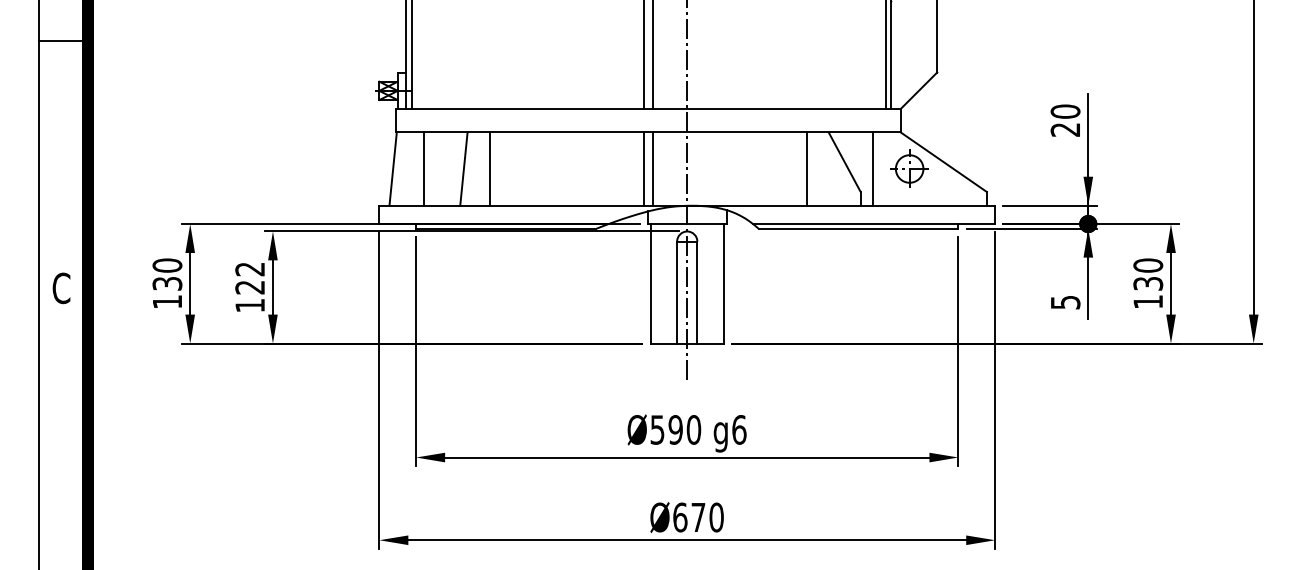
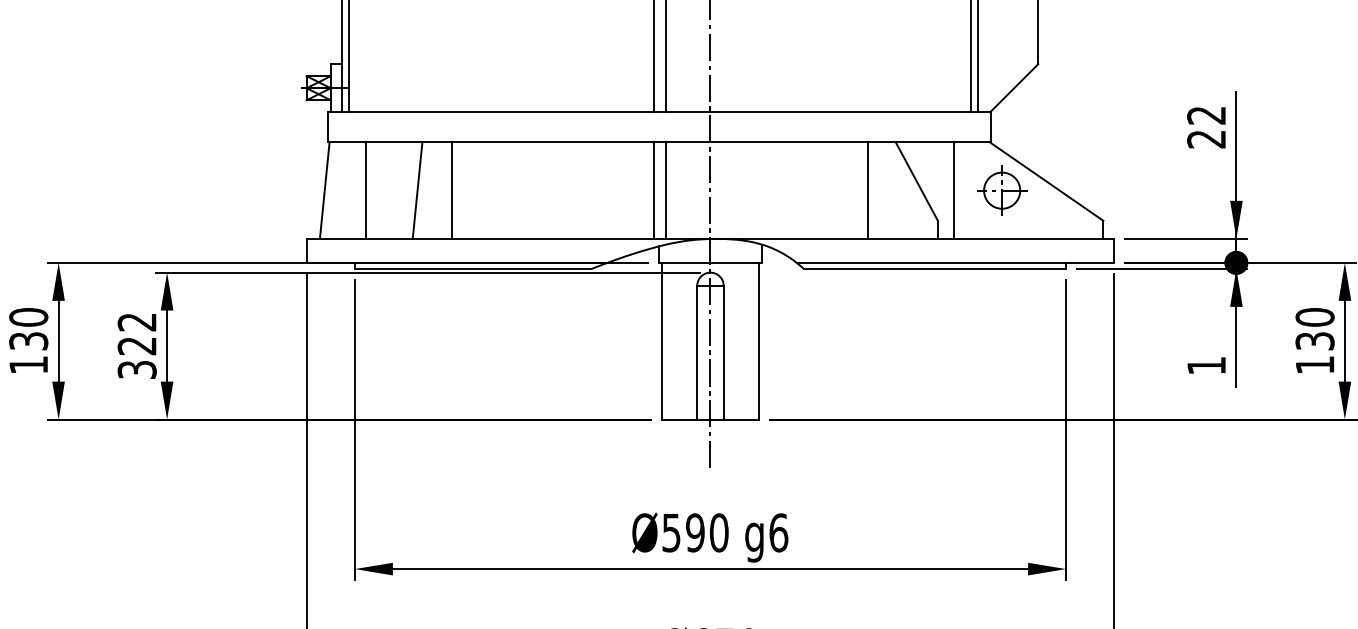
text: (1065, 111) -> (1206, 115), 20 -> 22
text: (1065, 302) -> (1206, 365), 5 -> 1
text: (250, 305) -> (137, 369), 122 -> 322

